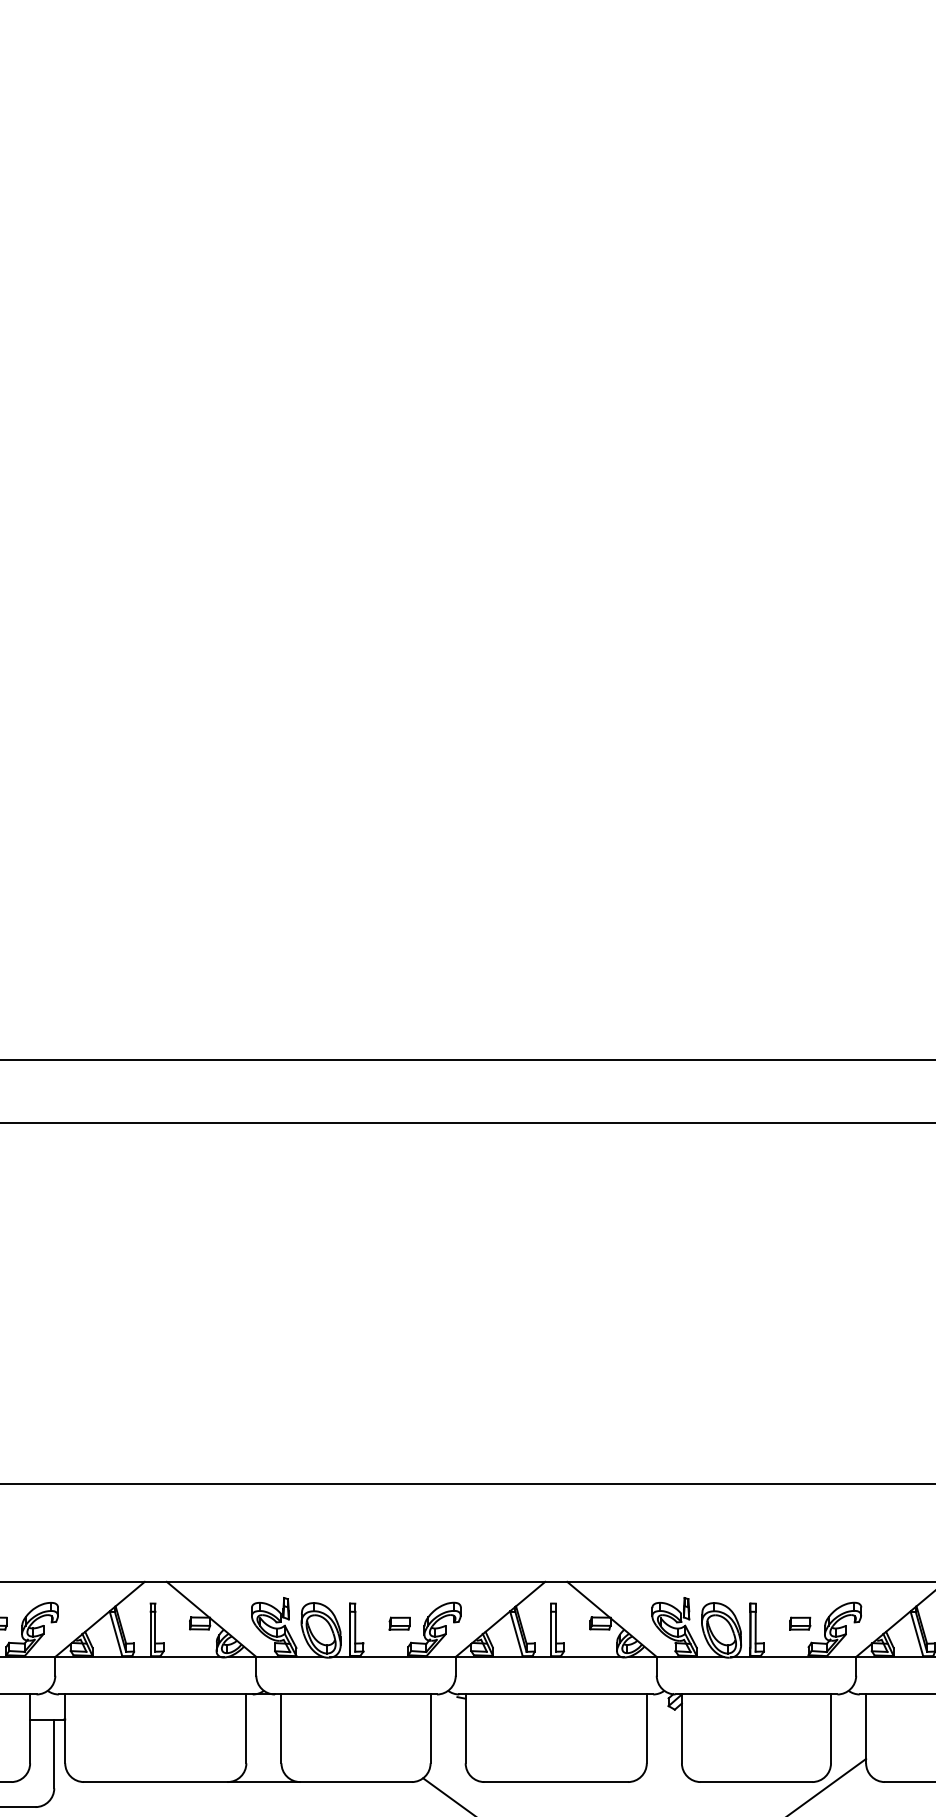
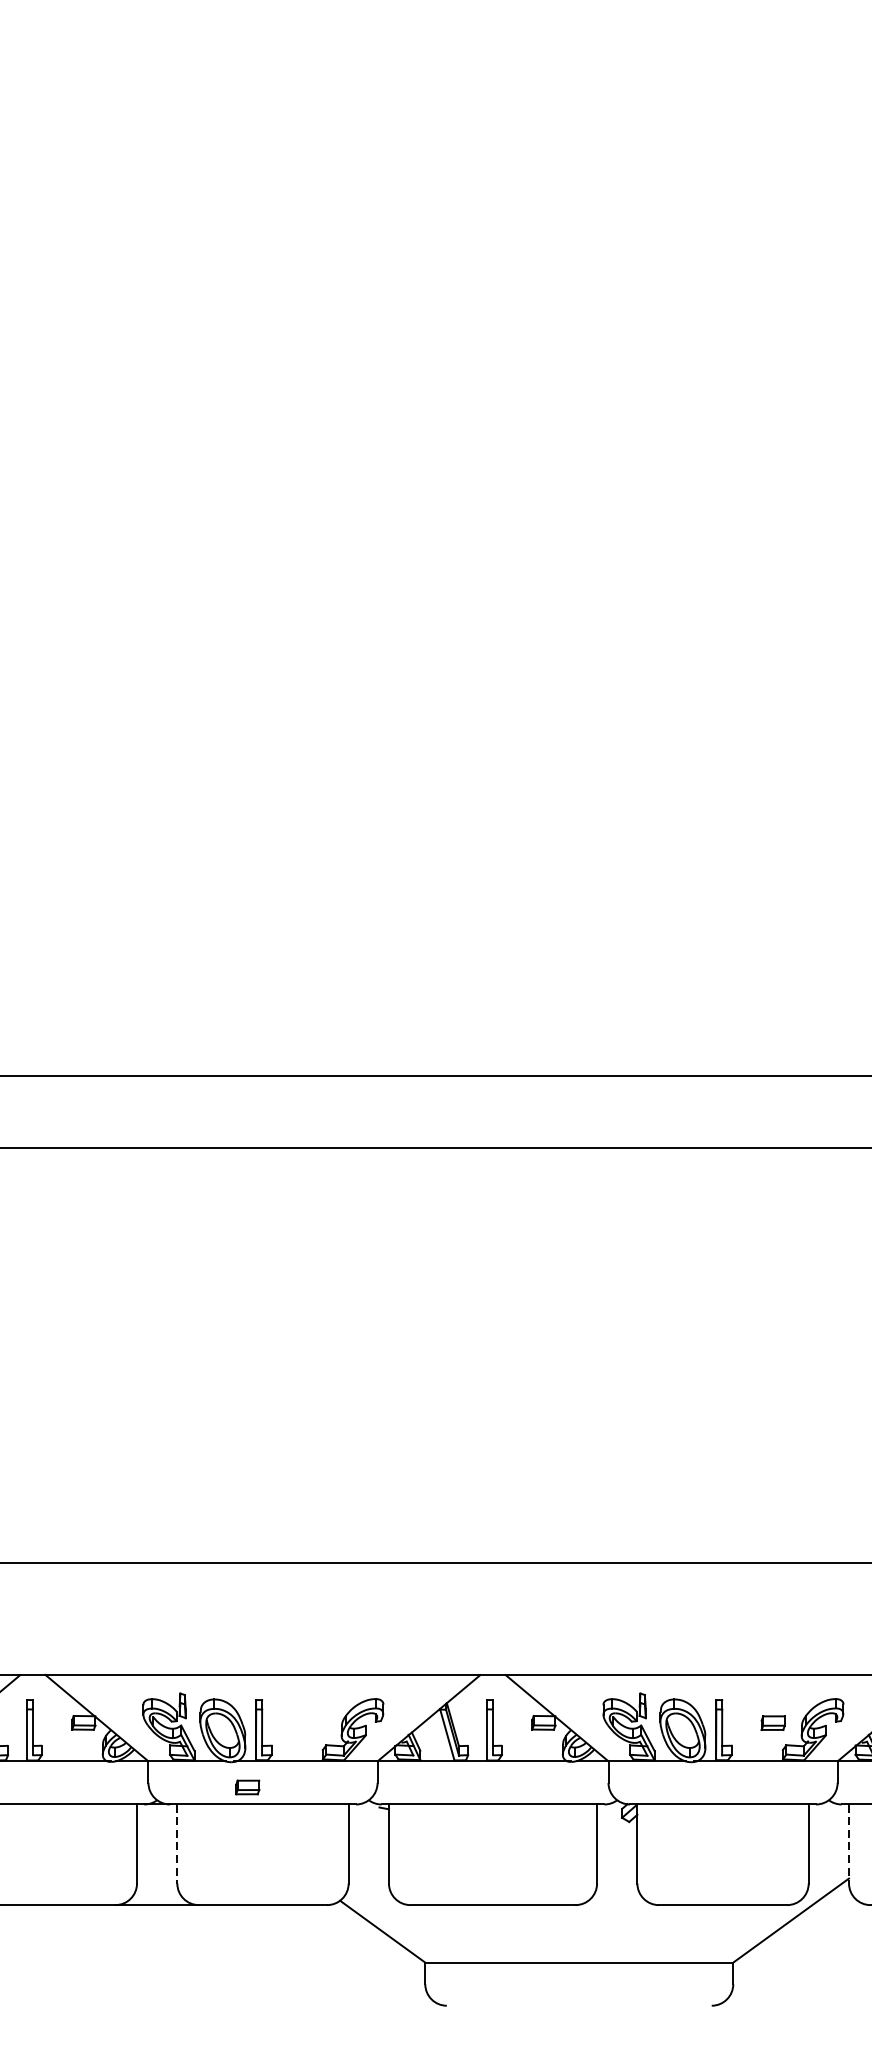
part: (399, 1623) -> (247, 1787), moved
line: (281, 1729) -> (177, 1844), solid -> dashed
line: (866, 1729) -> (849, 1844), solid -> dashed

